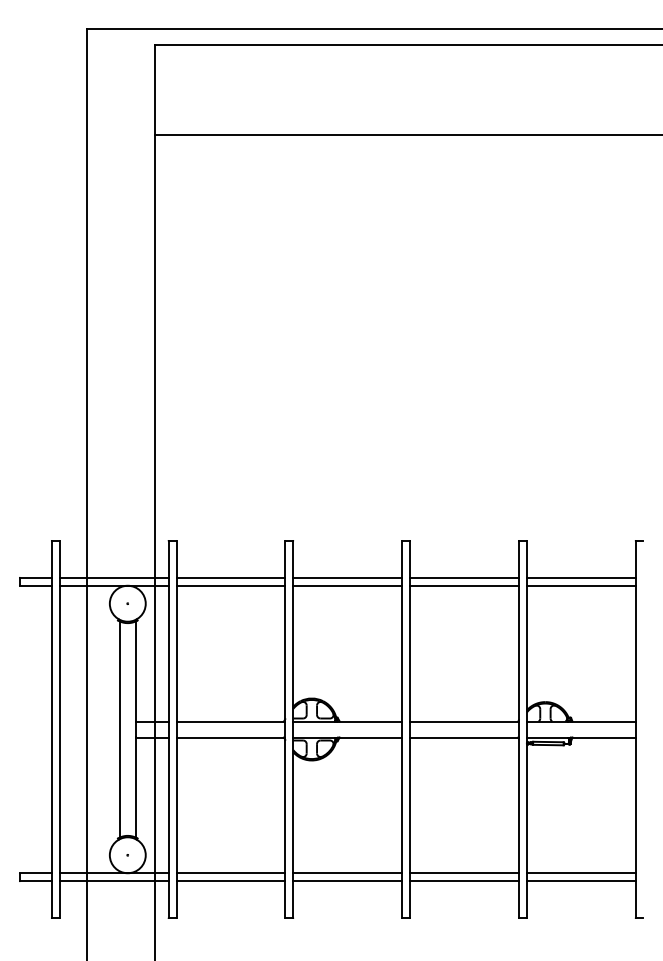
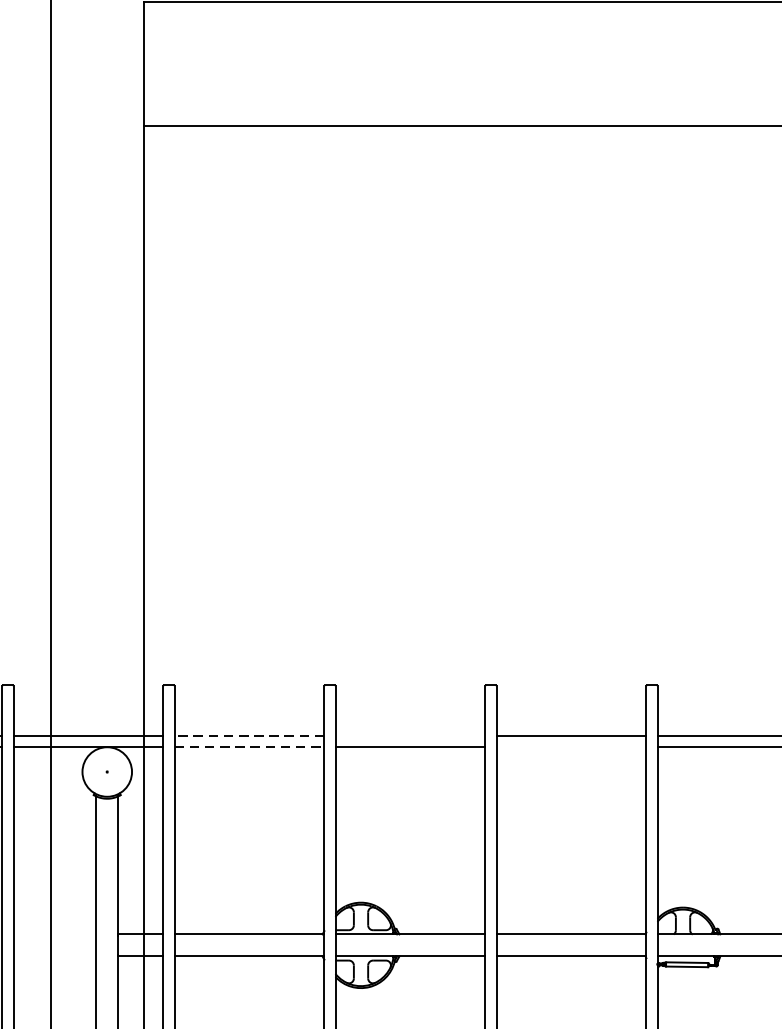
line: (230, 577) -> (248, 735), solid -> dashed
line: (347, 577) -> (410, 735), removed
line: (231, 585) -> (250, 746), solid -> dashed
line: (464, 585) -> (571, 746), removed

